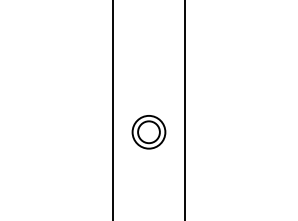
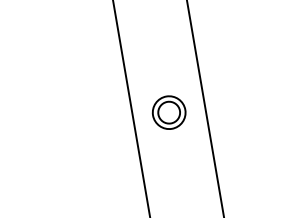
part: (148, 132) -> (168, 112), moved

